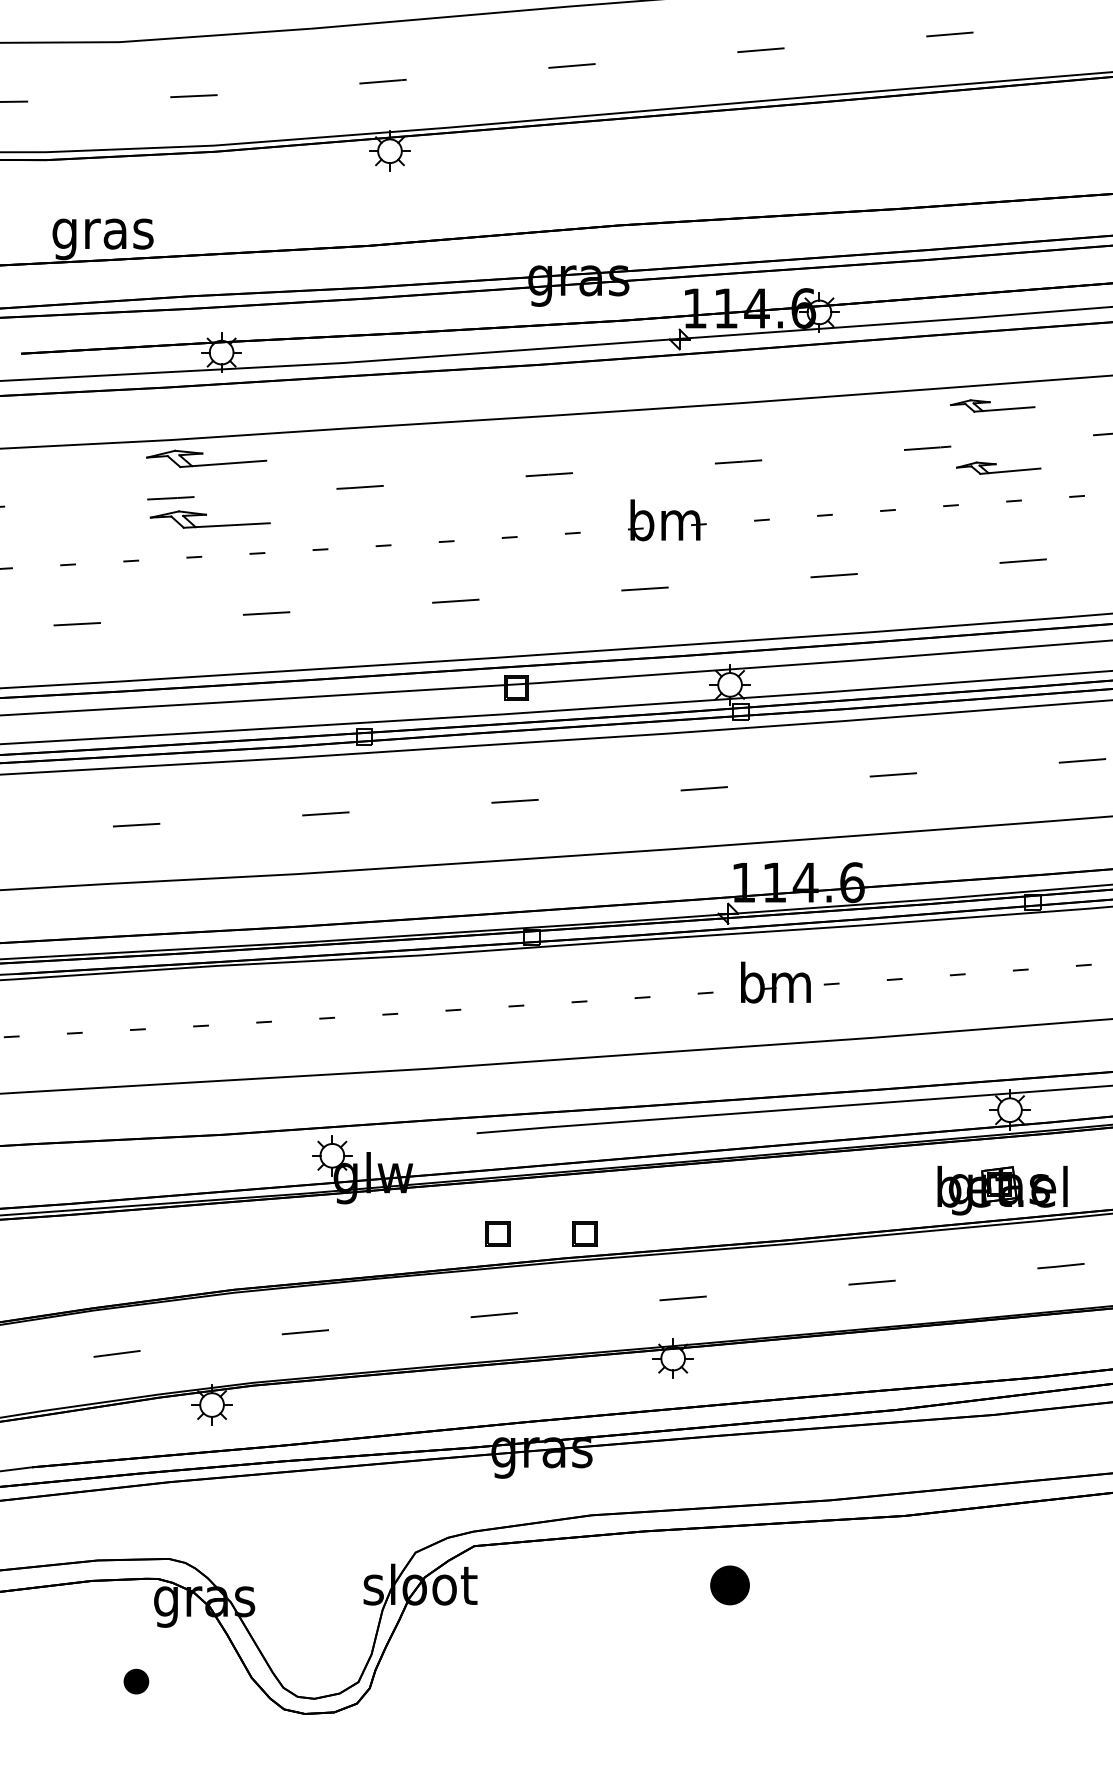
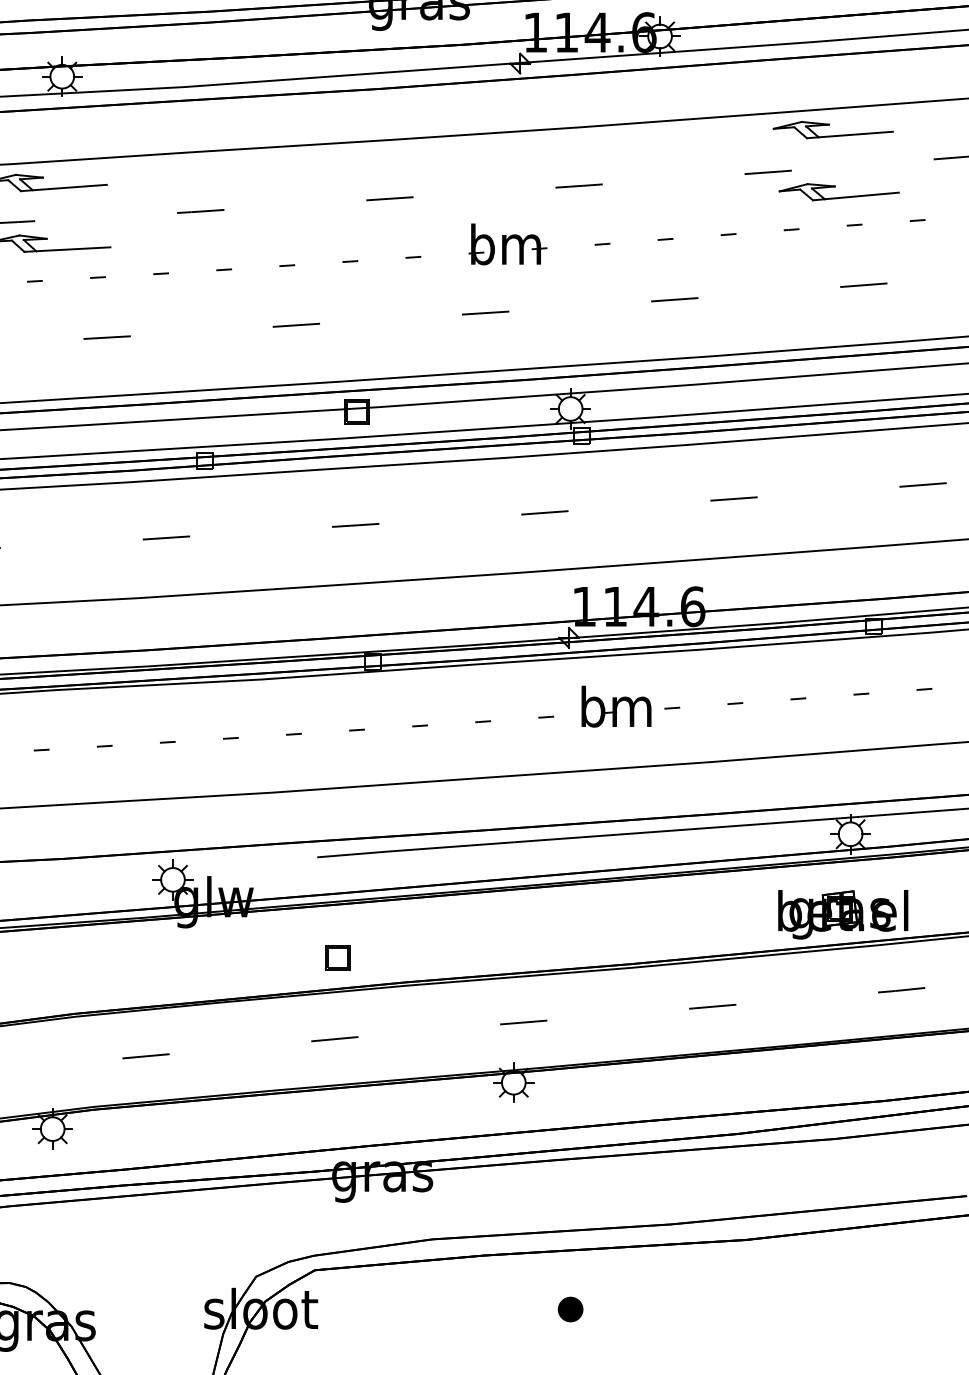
part: (992, 405) -> (833, 129), size x1.43
part: (998, 468) -> (839, 192), size x1.43
part: (584, 1233) -> (425, 957), removed
part: (729, 1585) -> (570, 1309), size x0.62

